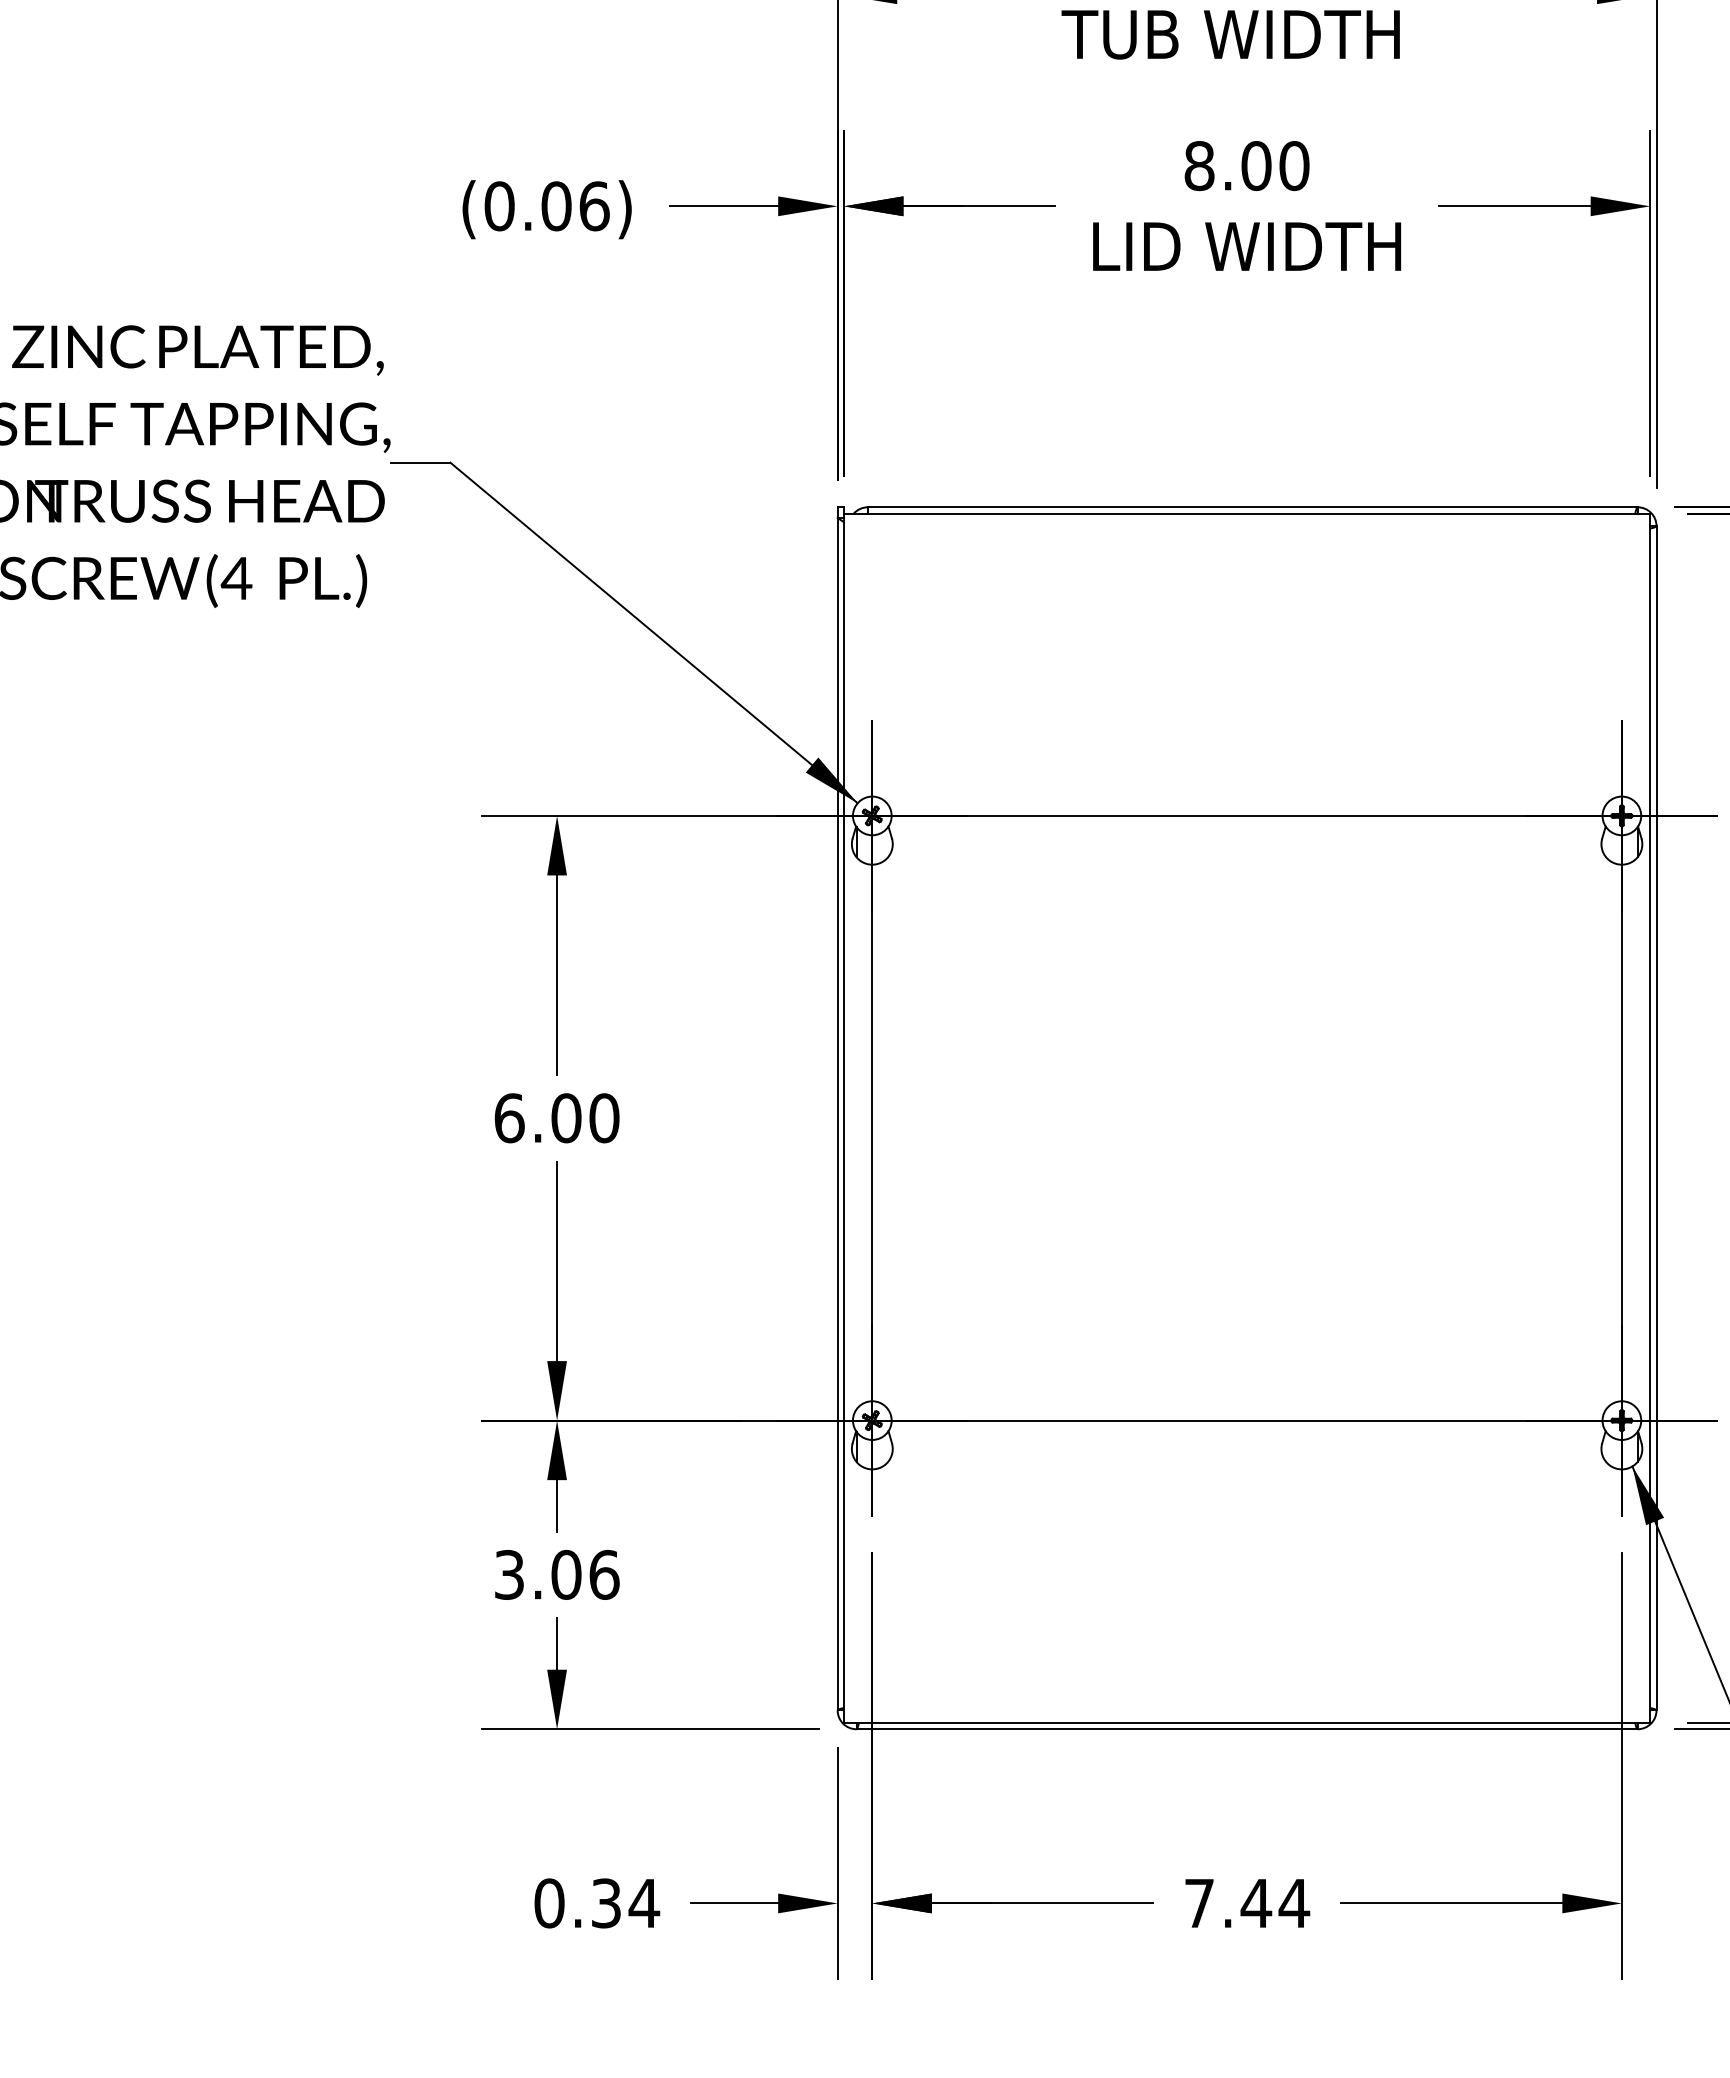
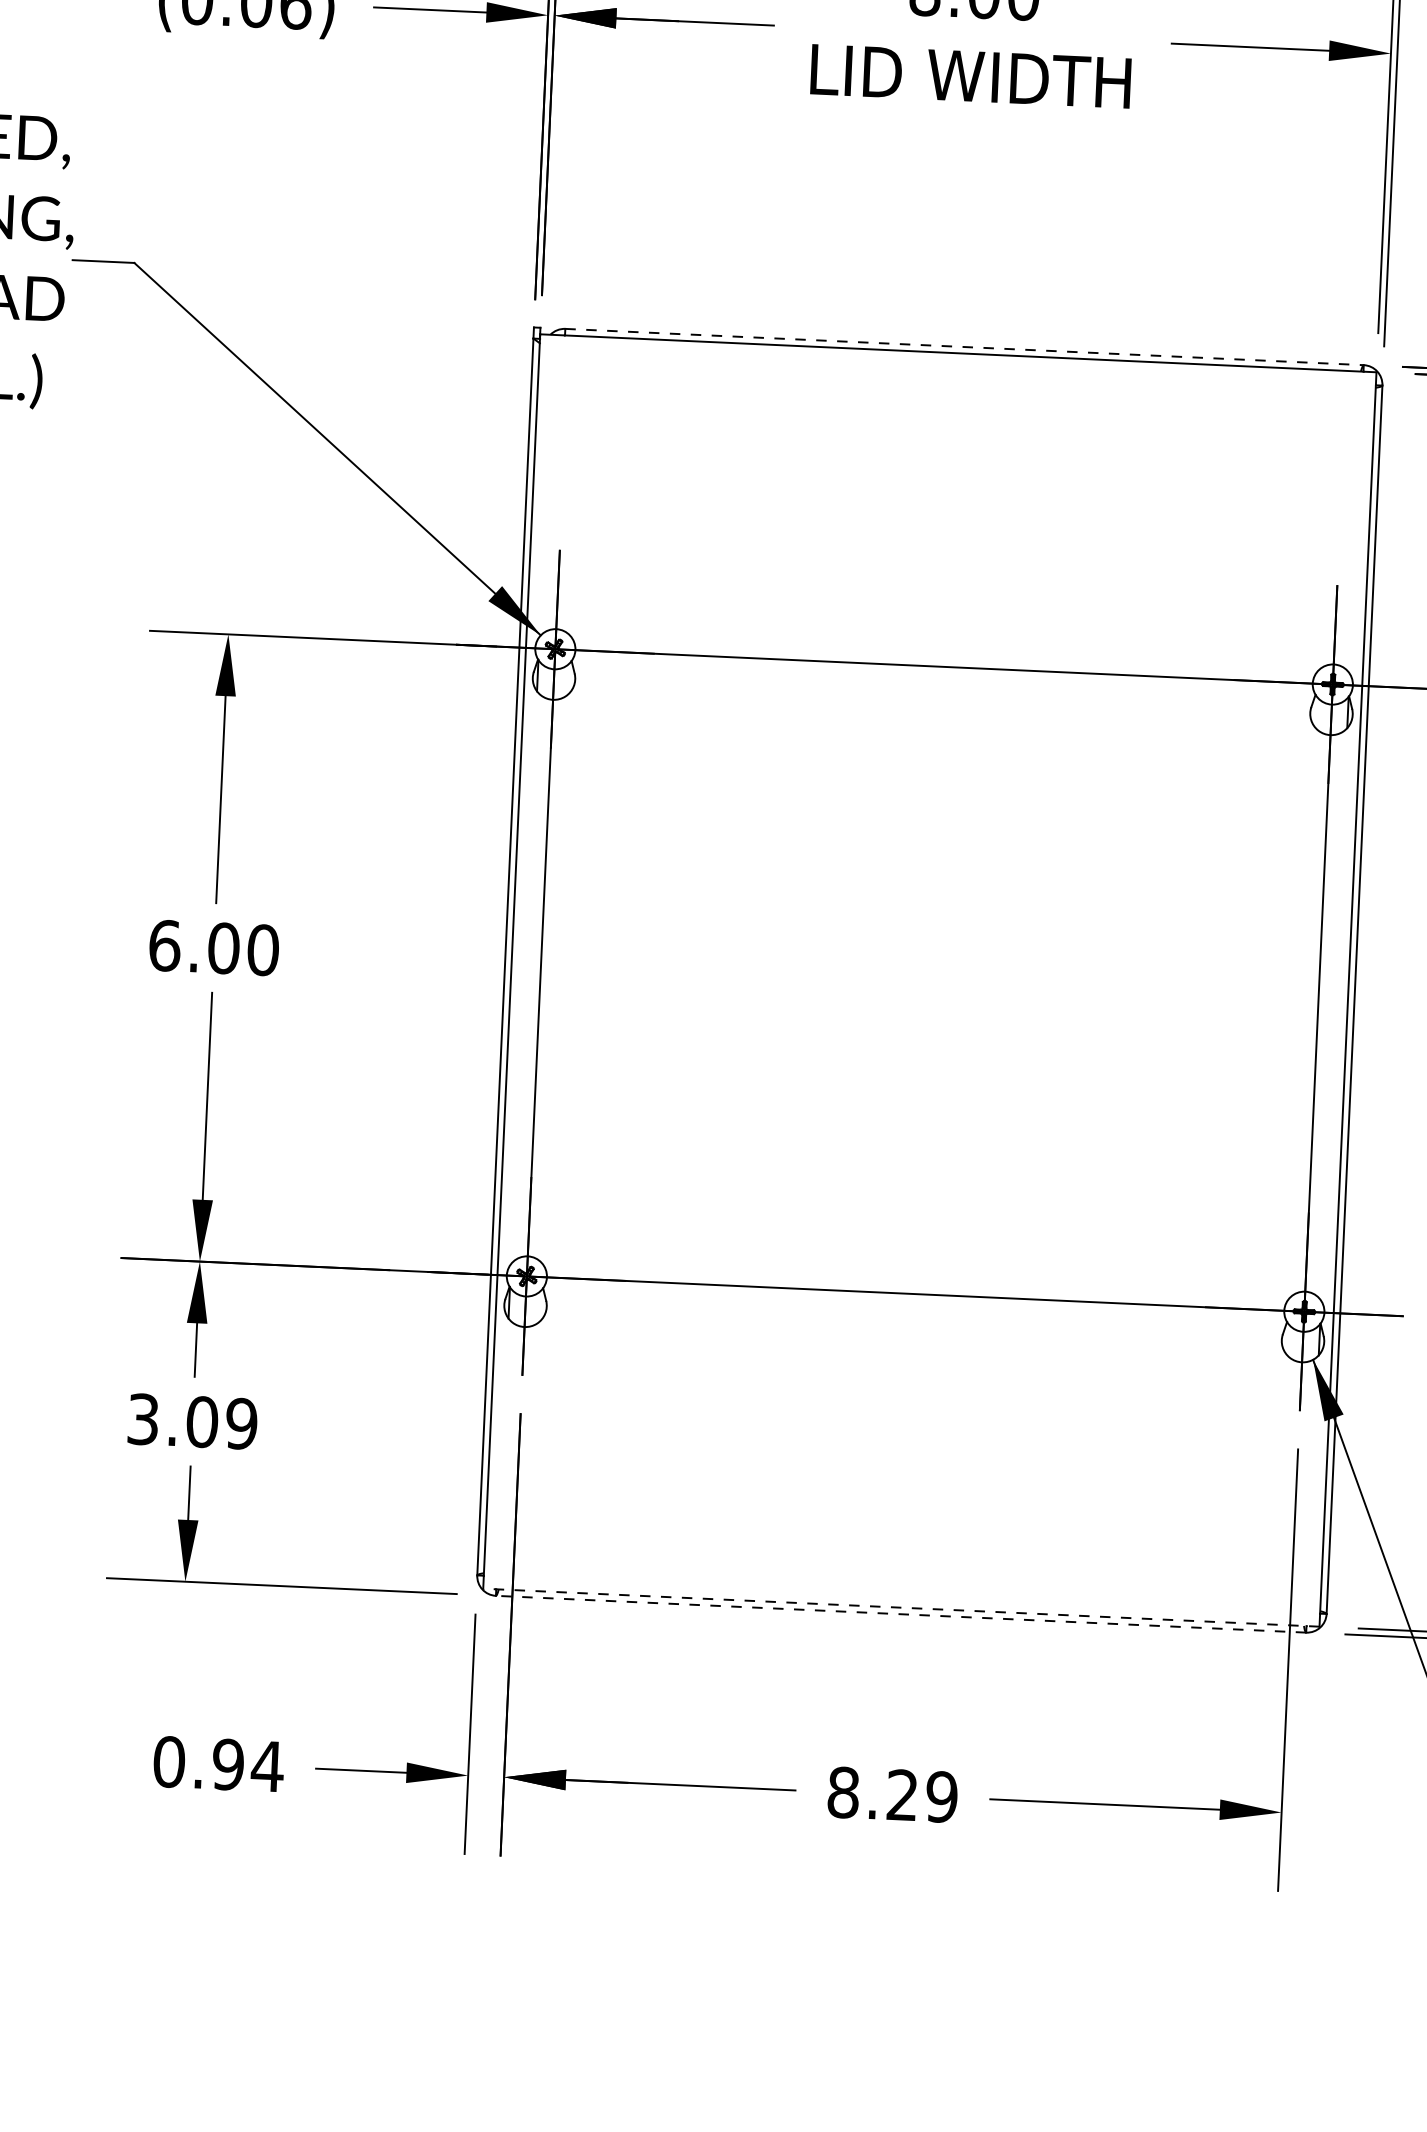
line: (1252, 507) -> (964, 347), solid -> dashed
text: (604, 1574) -> (241, 1423), 3.06 -> 3.09
line: (1246, 1722) -> (900, 1607), solid -> dashed
line: (1247, 1729) -> (901, 1614), solid -> dashed
text: (606, 1903) -> (228, 1764), 0.34 -> 0.94
text: (1247, 1903) -> (893, 1794), 7.44 -> 8.29

